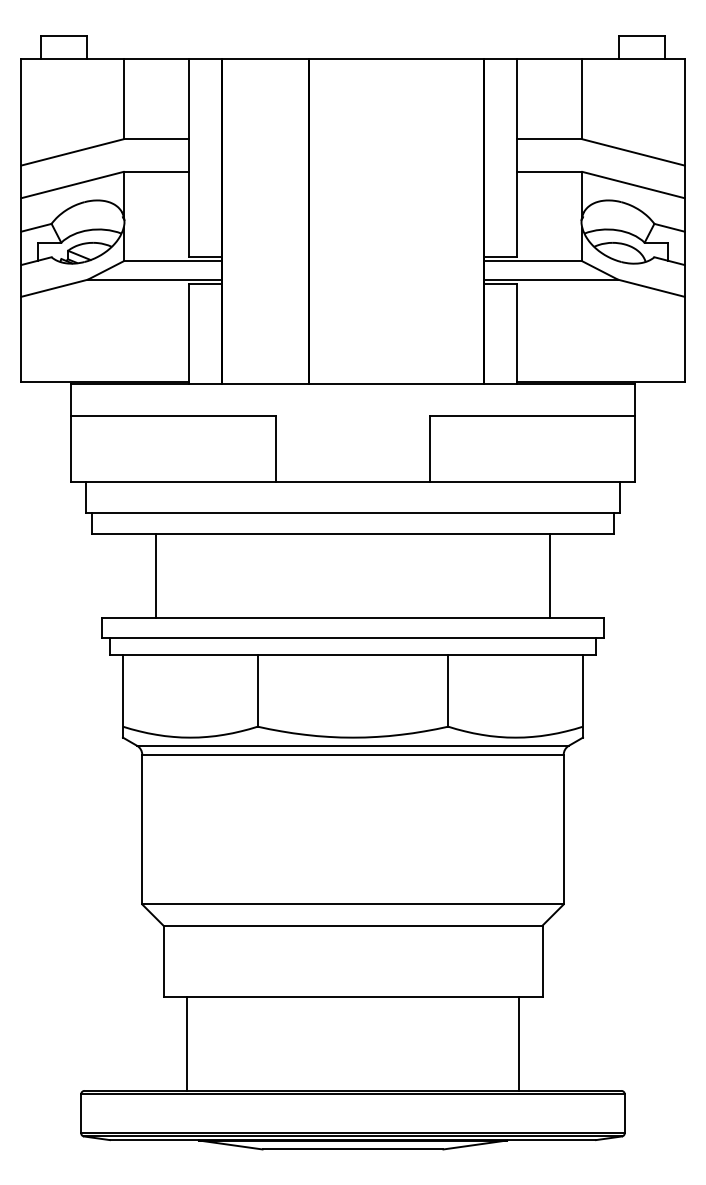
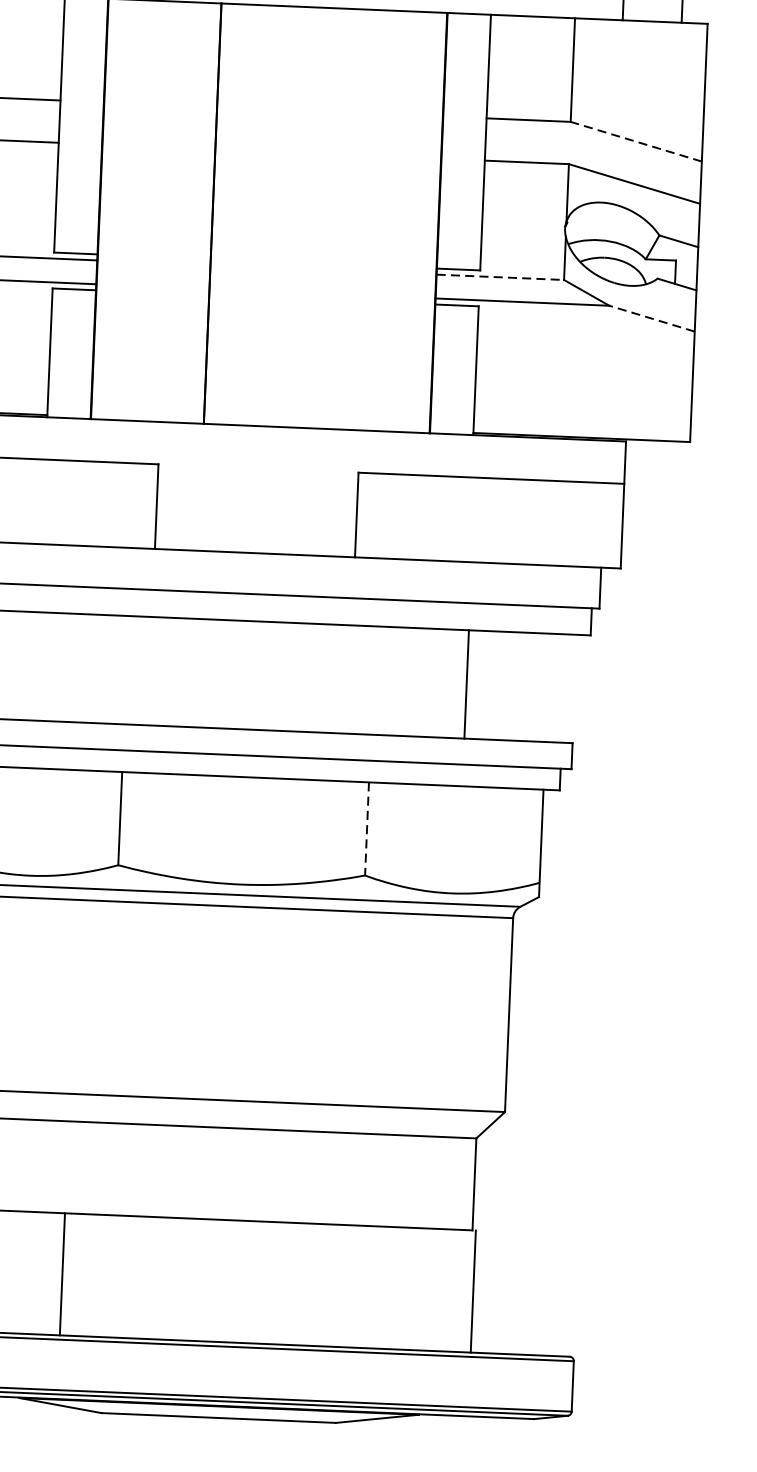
line: (633, 152) -> (636, 141), solid -> dashed
line: (533, 261) -> (500, 277), solid -> dashed
line: (650, 288) -> (650, 318), solid -> dashed
line: (550, 575) -> (466, 683), moved
line: (448, 690) -> (367, 828), solid -> dashed
line: (186, 1043) -> (61, 1273), moved
line: (519, 1043) -> (473, 1291), moved

